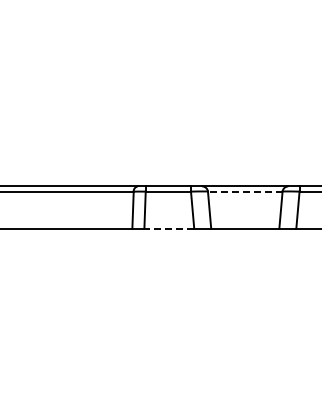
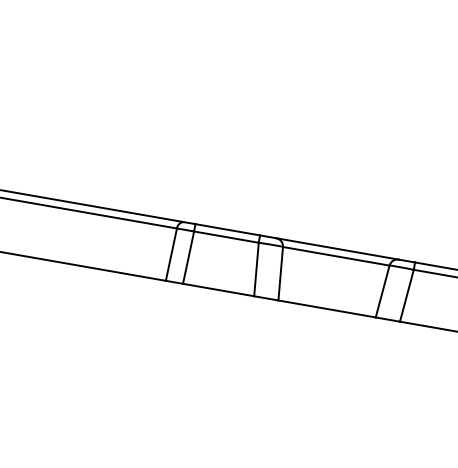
line: (244, 191) -> (335, 255), dashed -> solid
line: (169, 228) -> (218, 290), dashed -> solid

